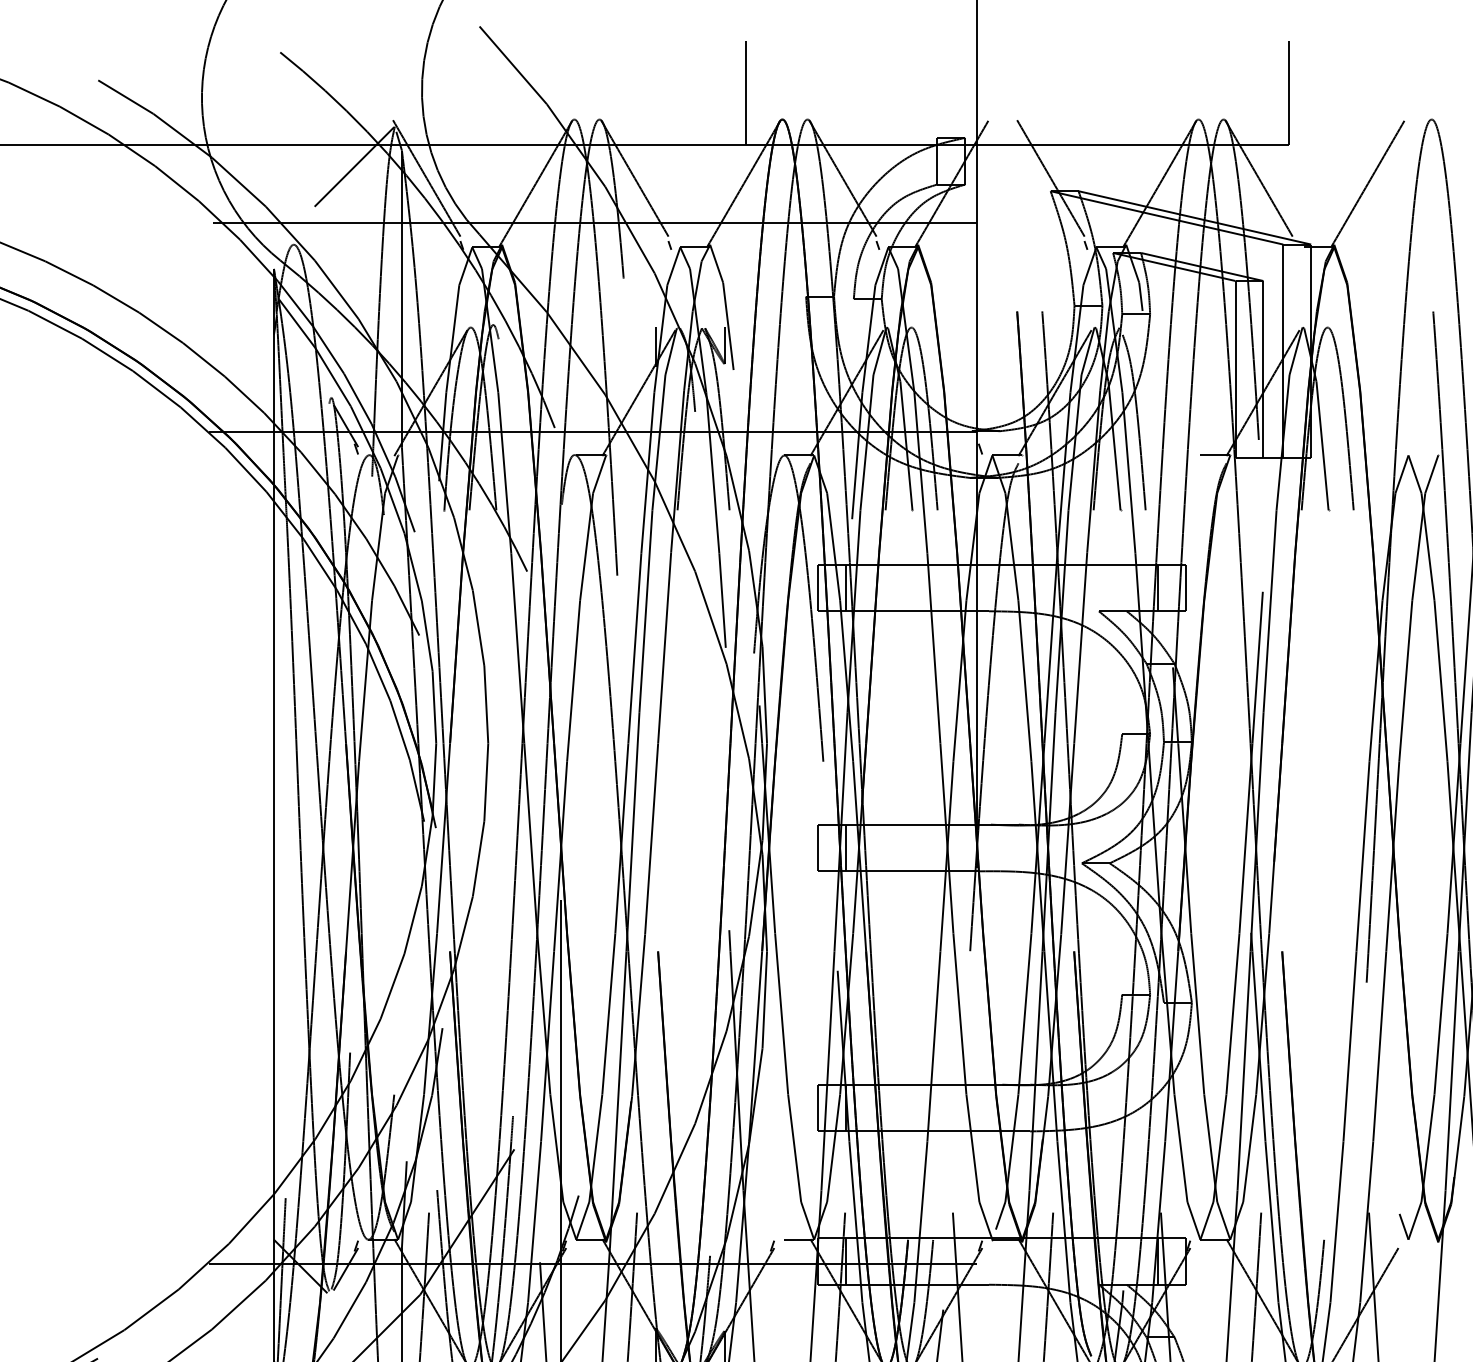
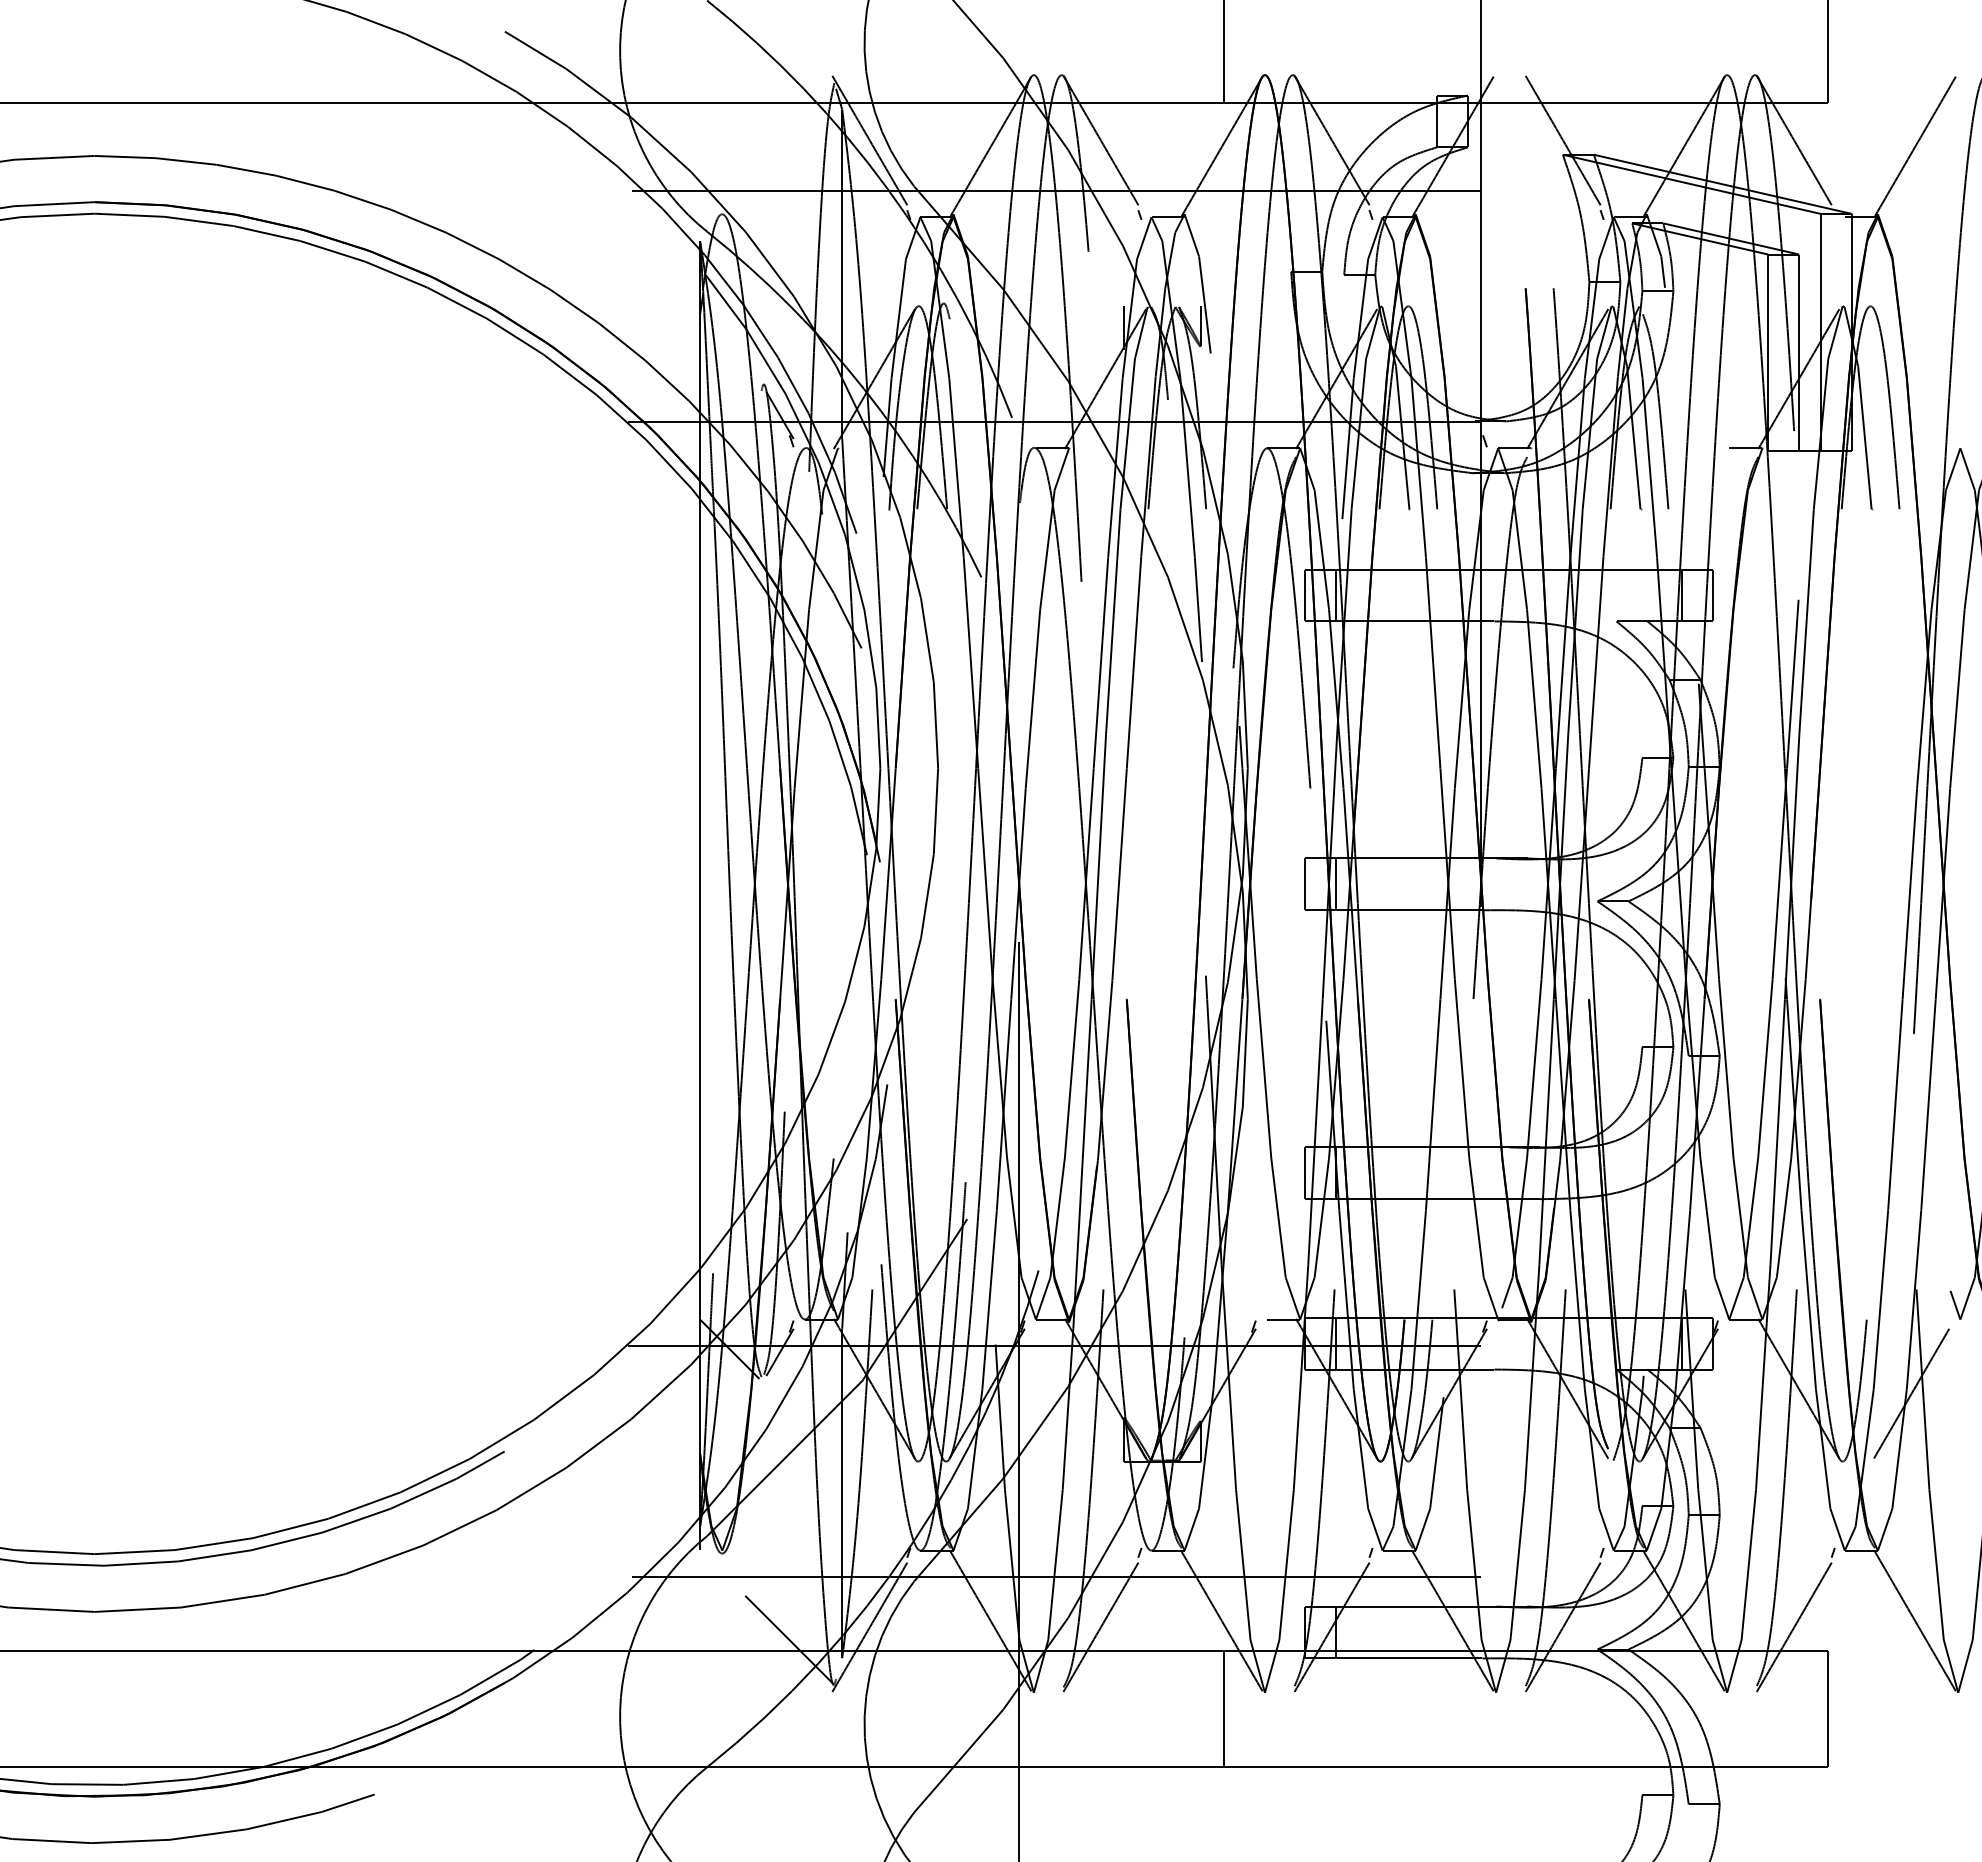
line: (354, 166) -> (789, 127), removed

